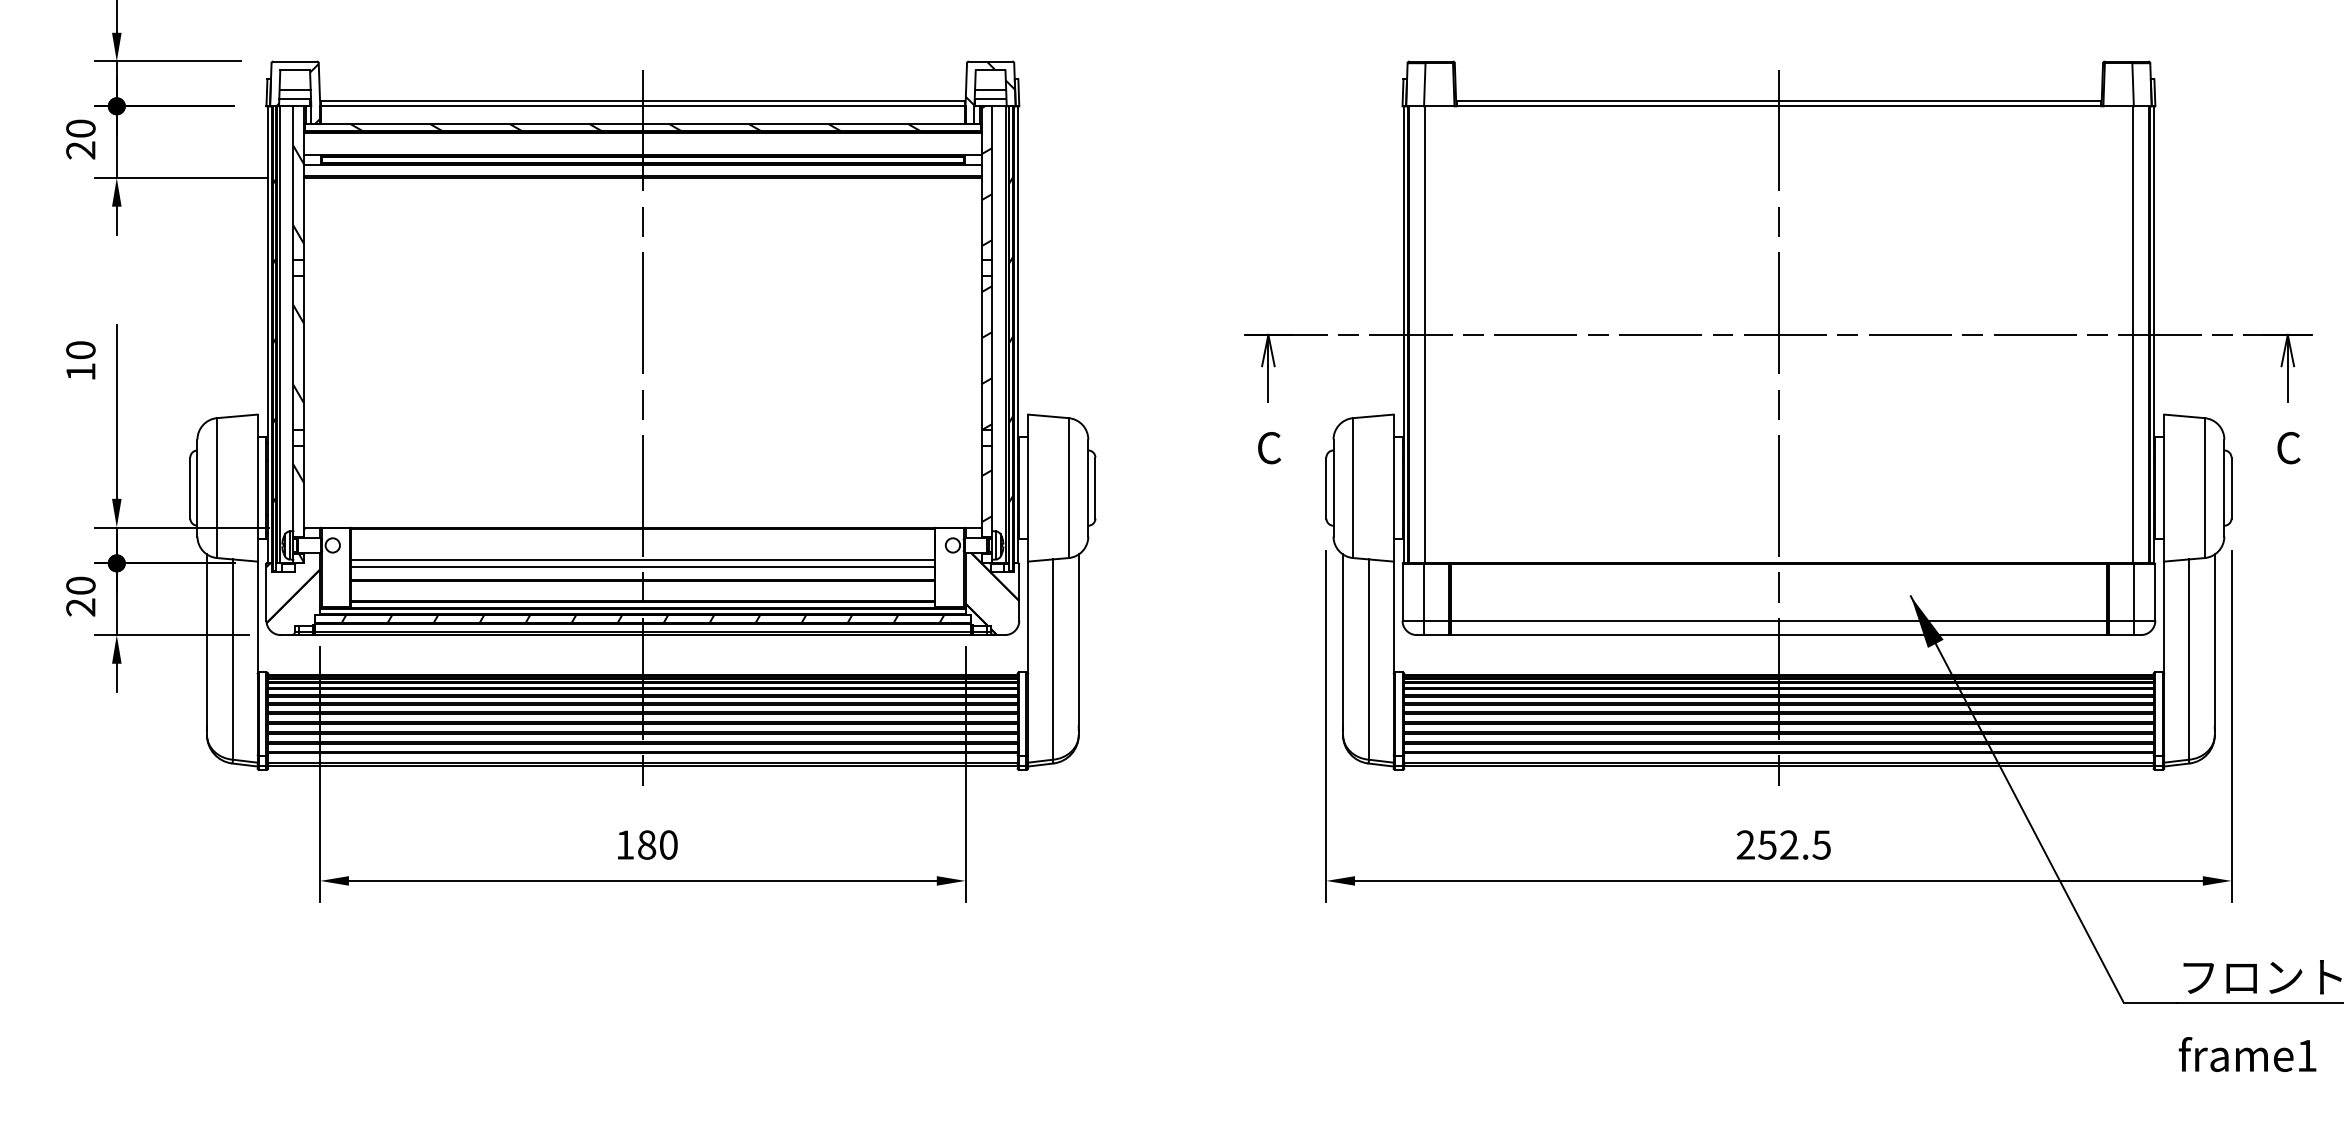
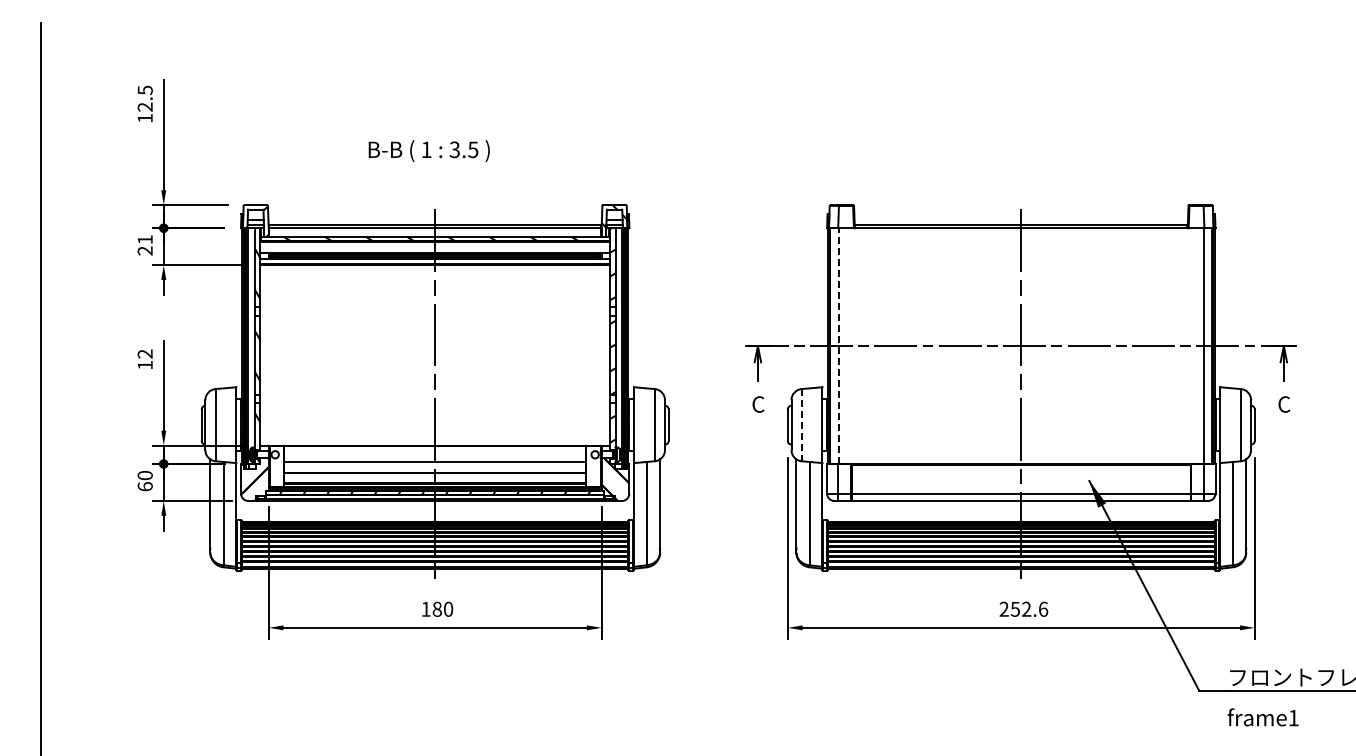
text: (79, 128) -> (144, 239), 20 -> 21
line: (1424, 335) -> (838, 346), solid -> dashed
text: (79, 349) -> (144, 353), 10 -> 12
line: (1352, 488) -> (801, 425), solid -> dashed
line: (641, 566) -> (434, 465), removed
text: (79, 606) -> (144, 486), 20 -> 60
text: (1821, 843) -> (1043, 608), 252.5 -> 252.6

